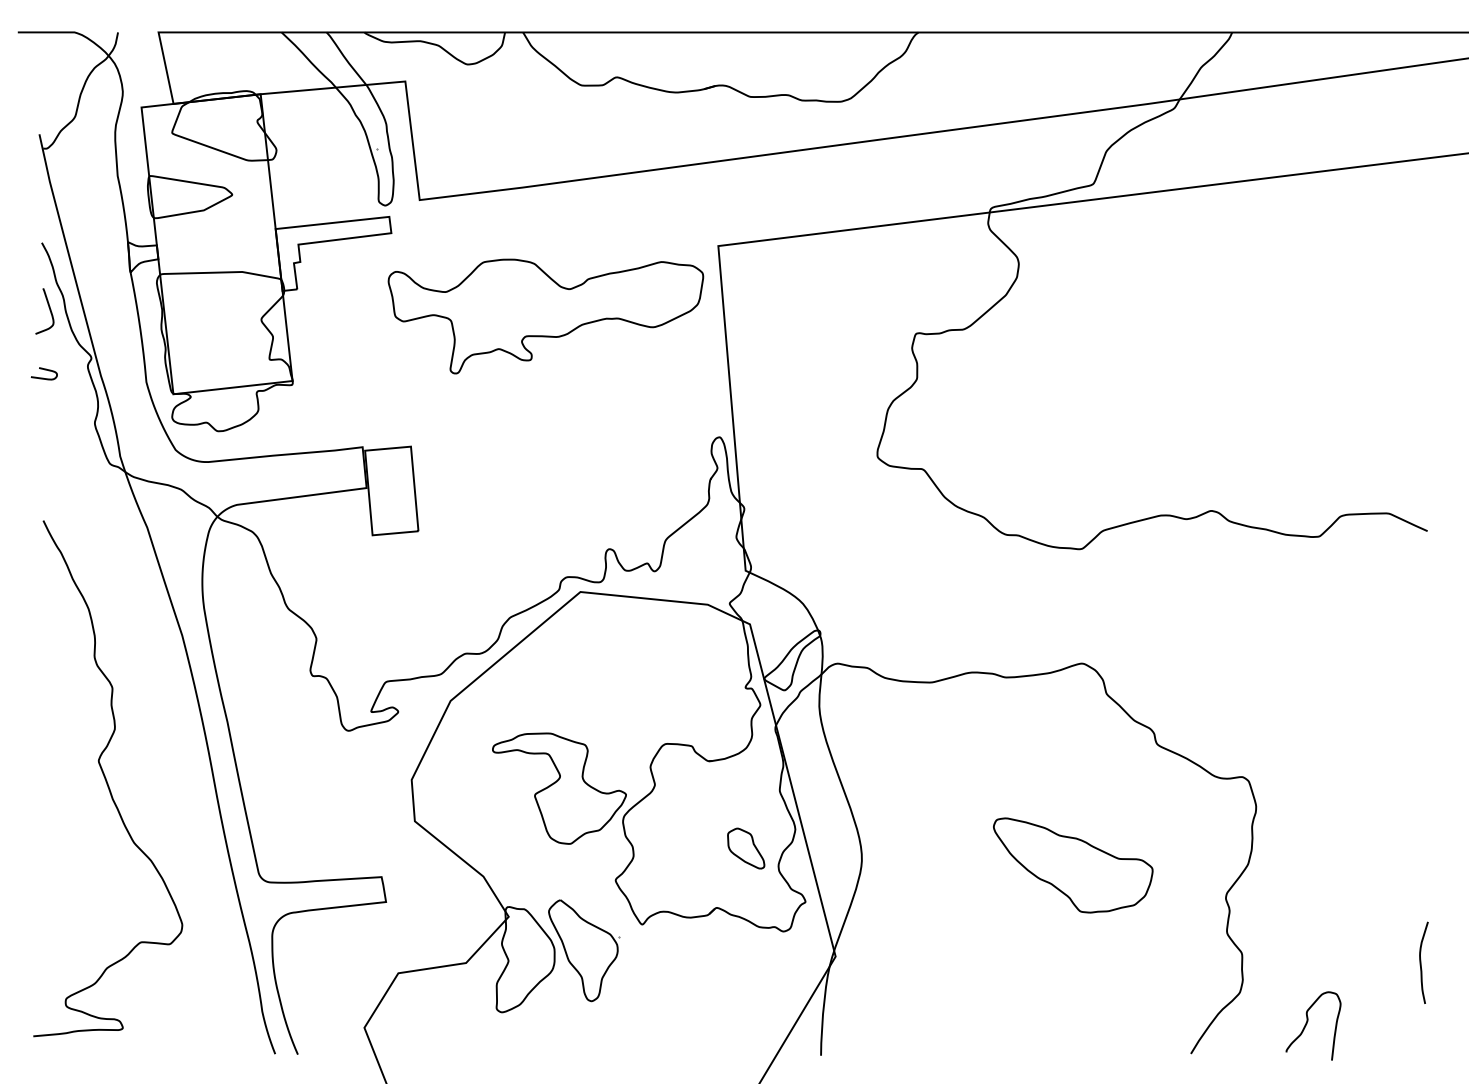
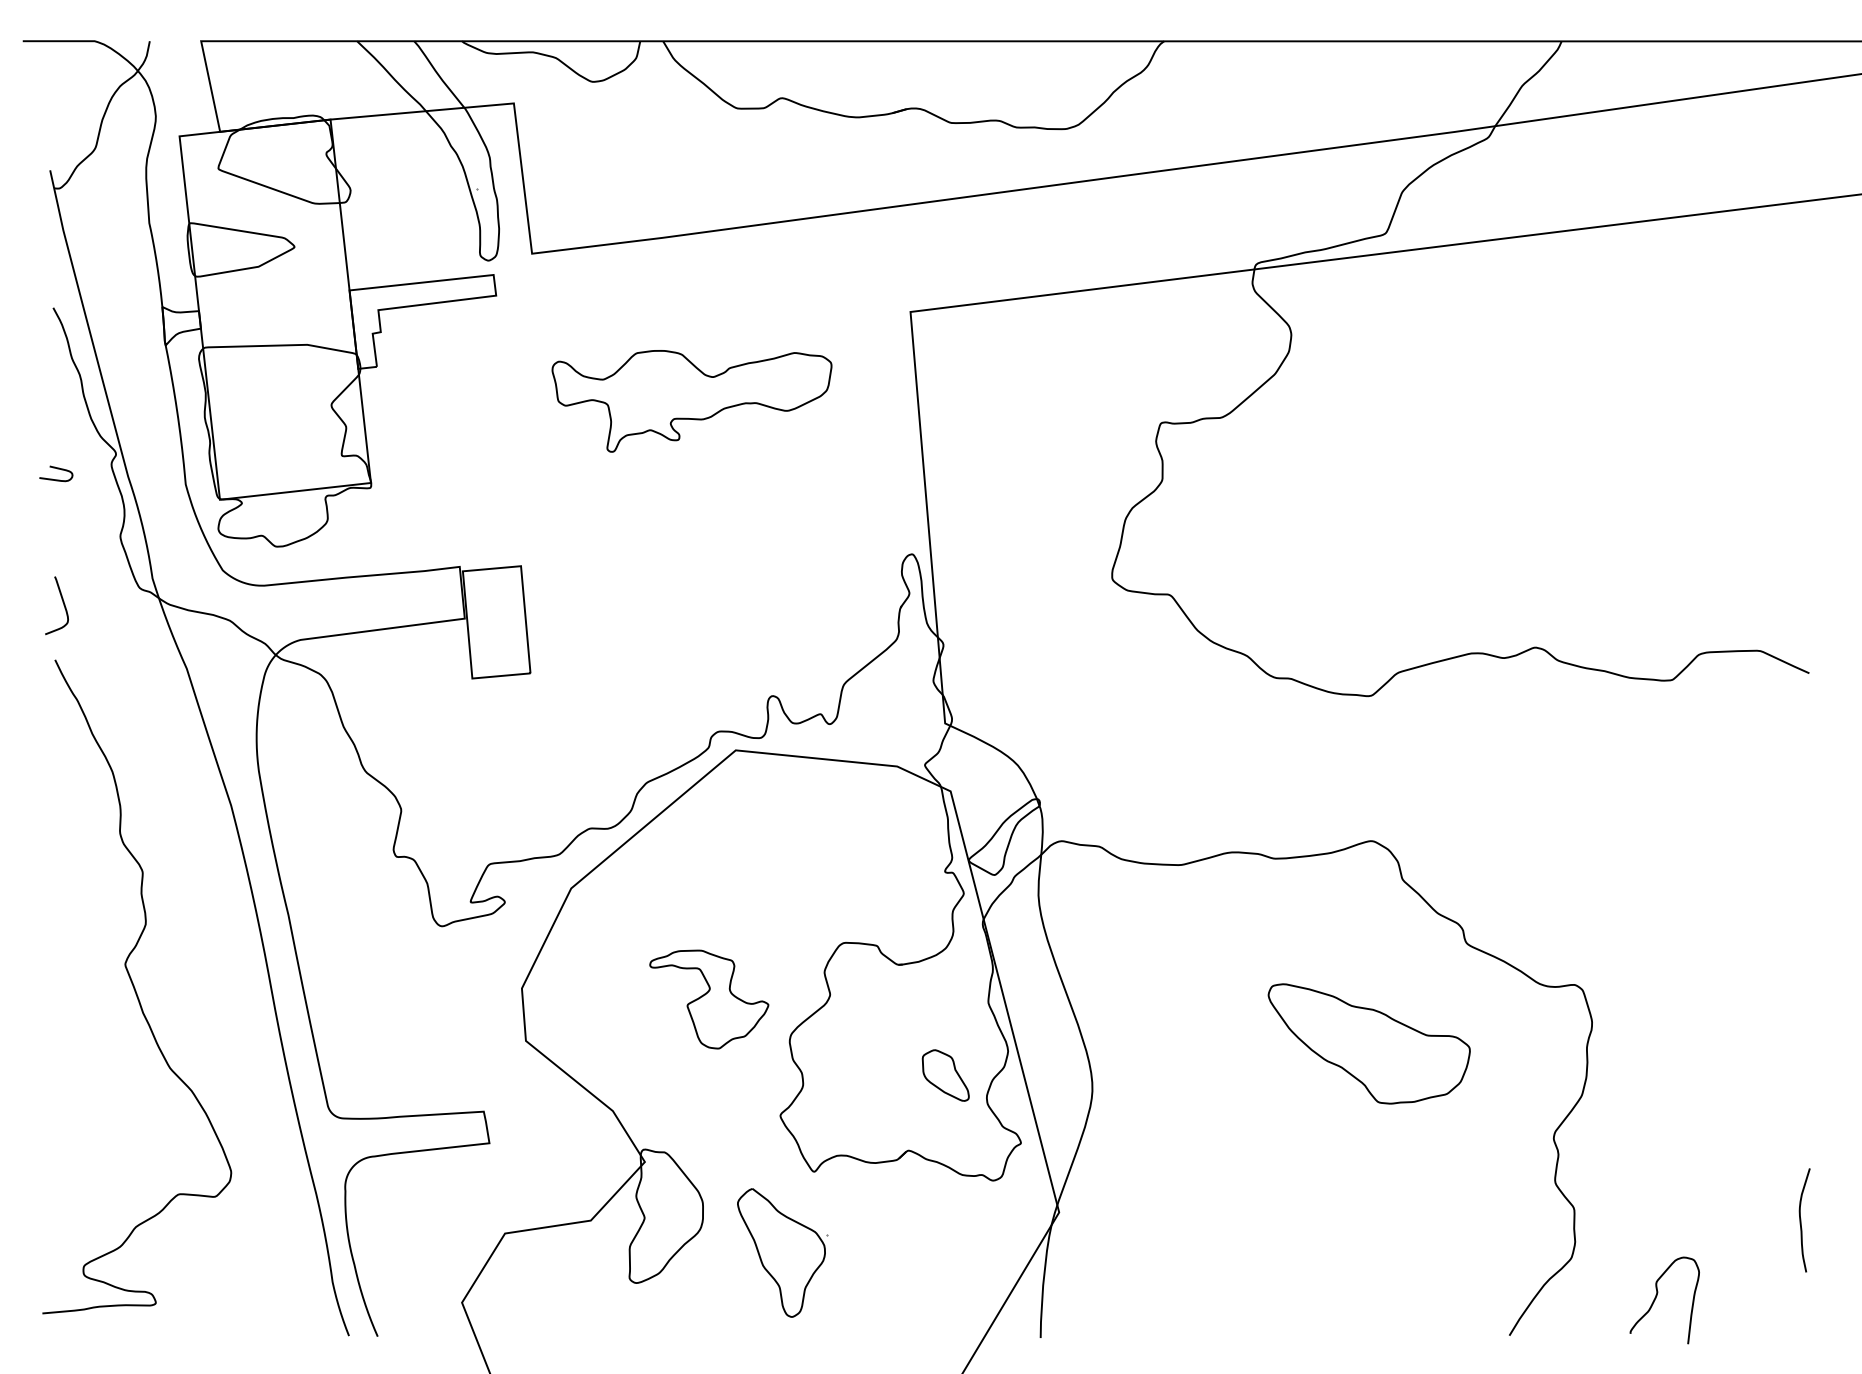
curve: (49, 308) -> (62, 602), moved
part: (545, 316) -> (691, 401), size x0.7
part: (559, 788) -> (709, 999), size x0.7
part: (1072, 865) -> (1368, 1043), moved
part: (584, 950) -> (782, 1252), moved

